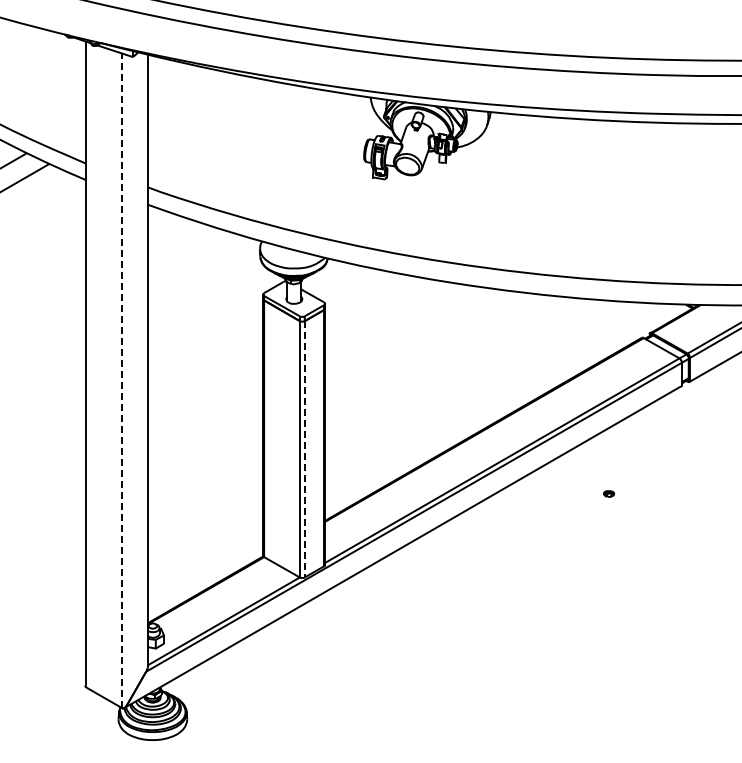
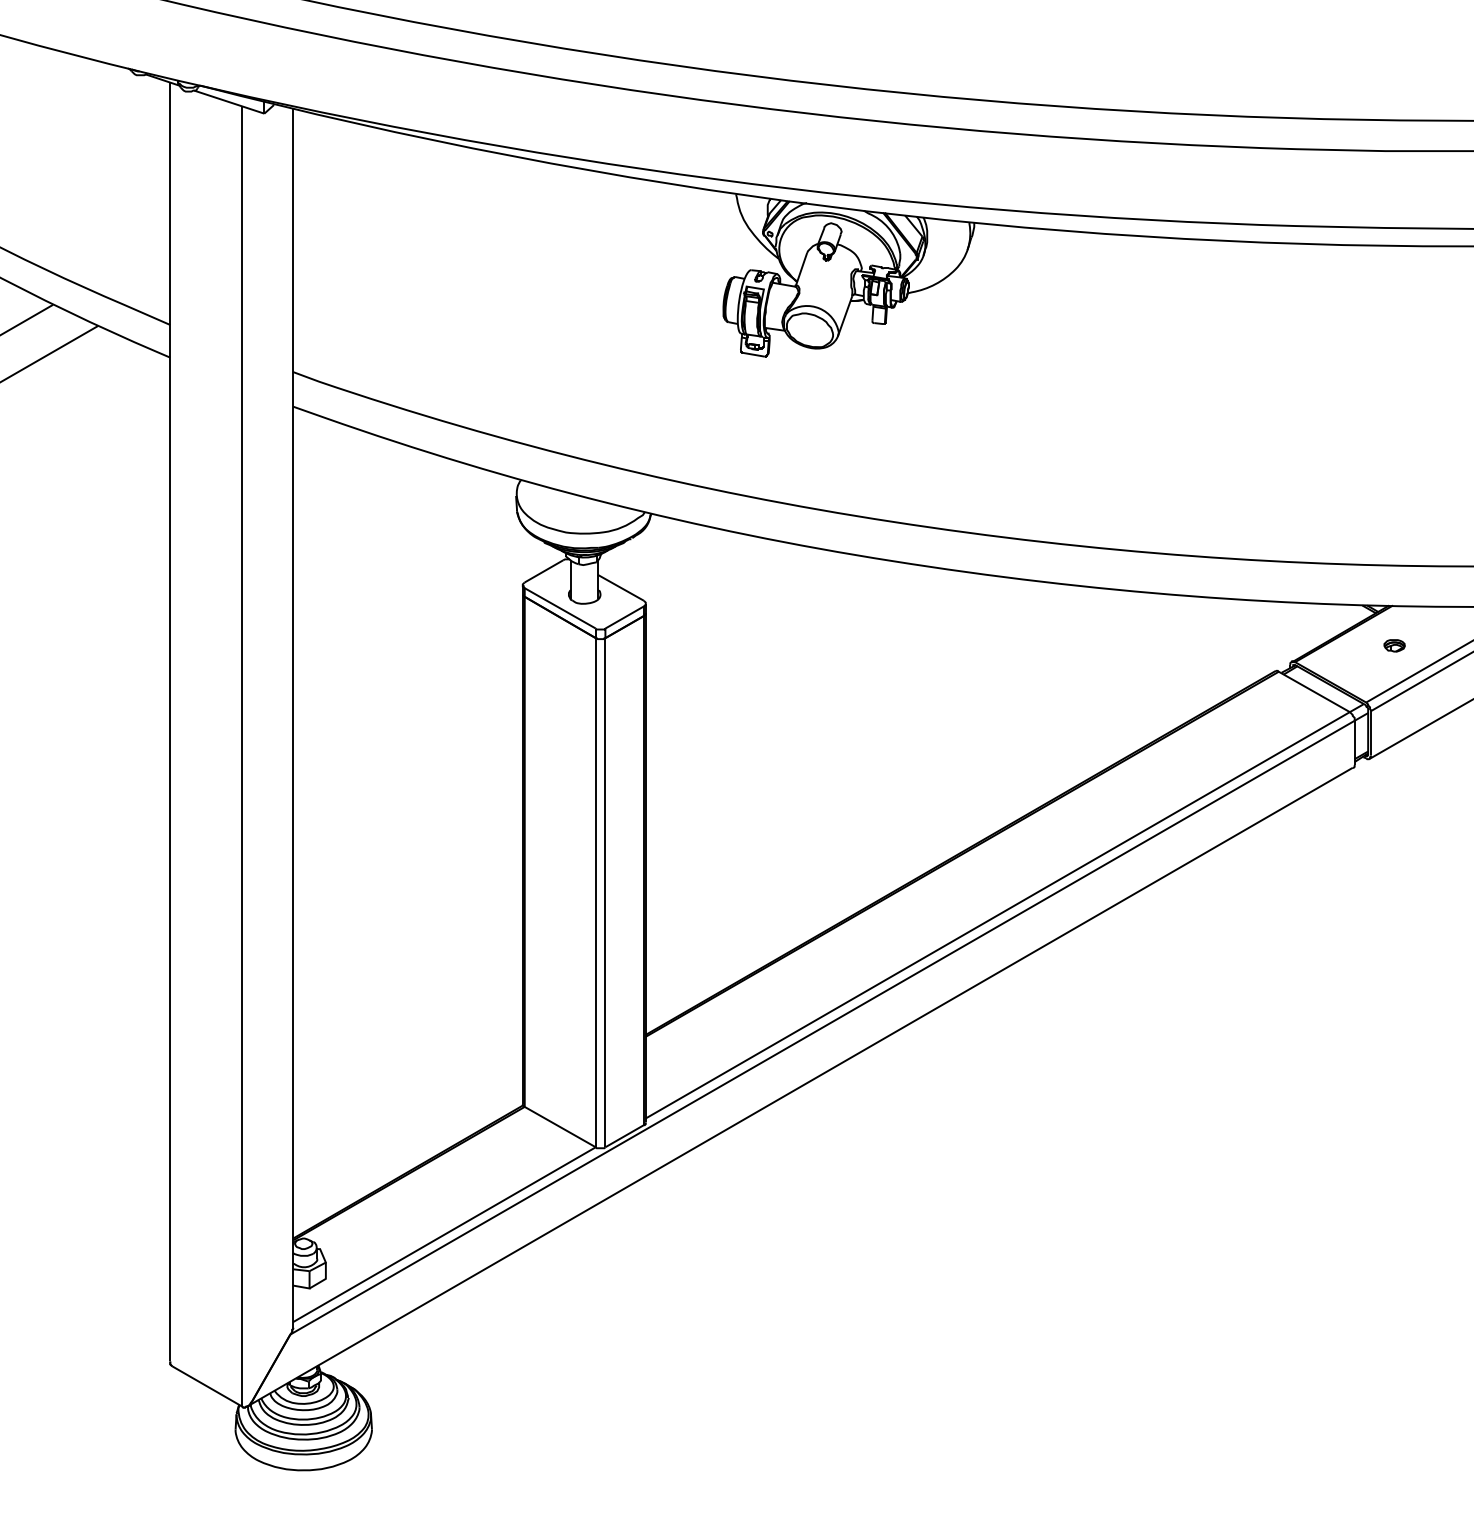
line: (121, 380) -> (241, 756), dashed -> solid
line: (304, 449) -> (604, 893), dashed -> solid
part: (608, 493) -> (1393, 644), moved

